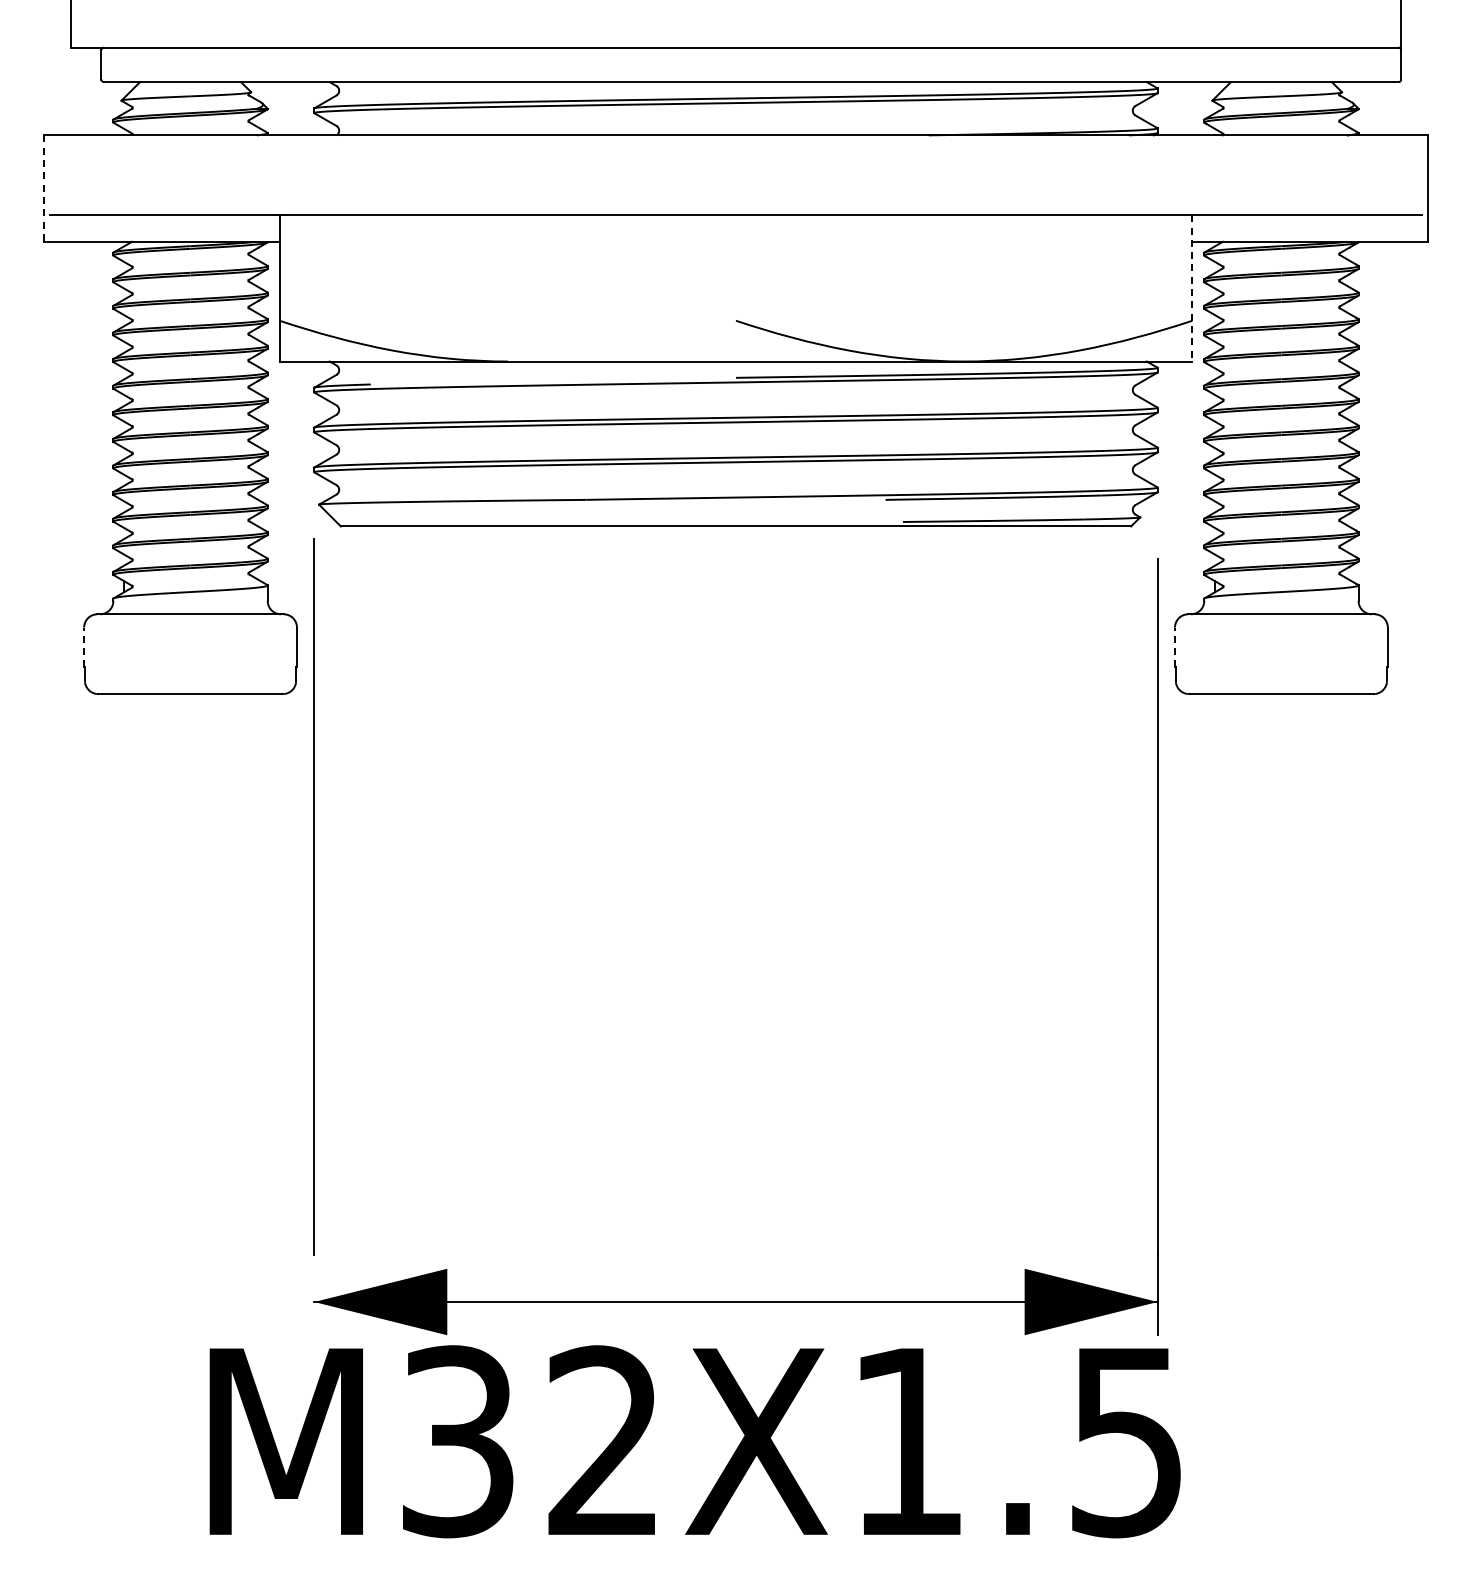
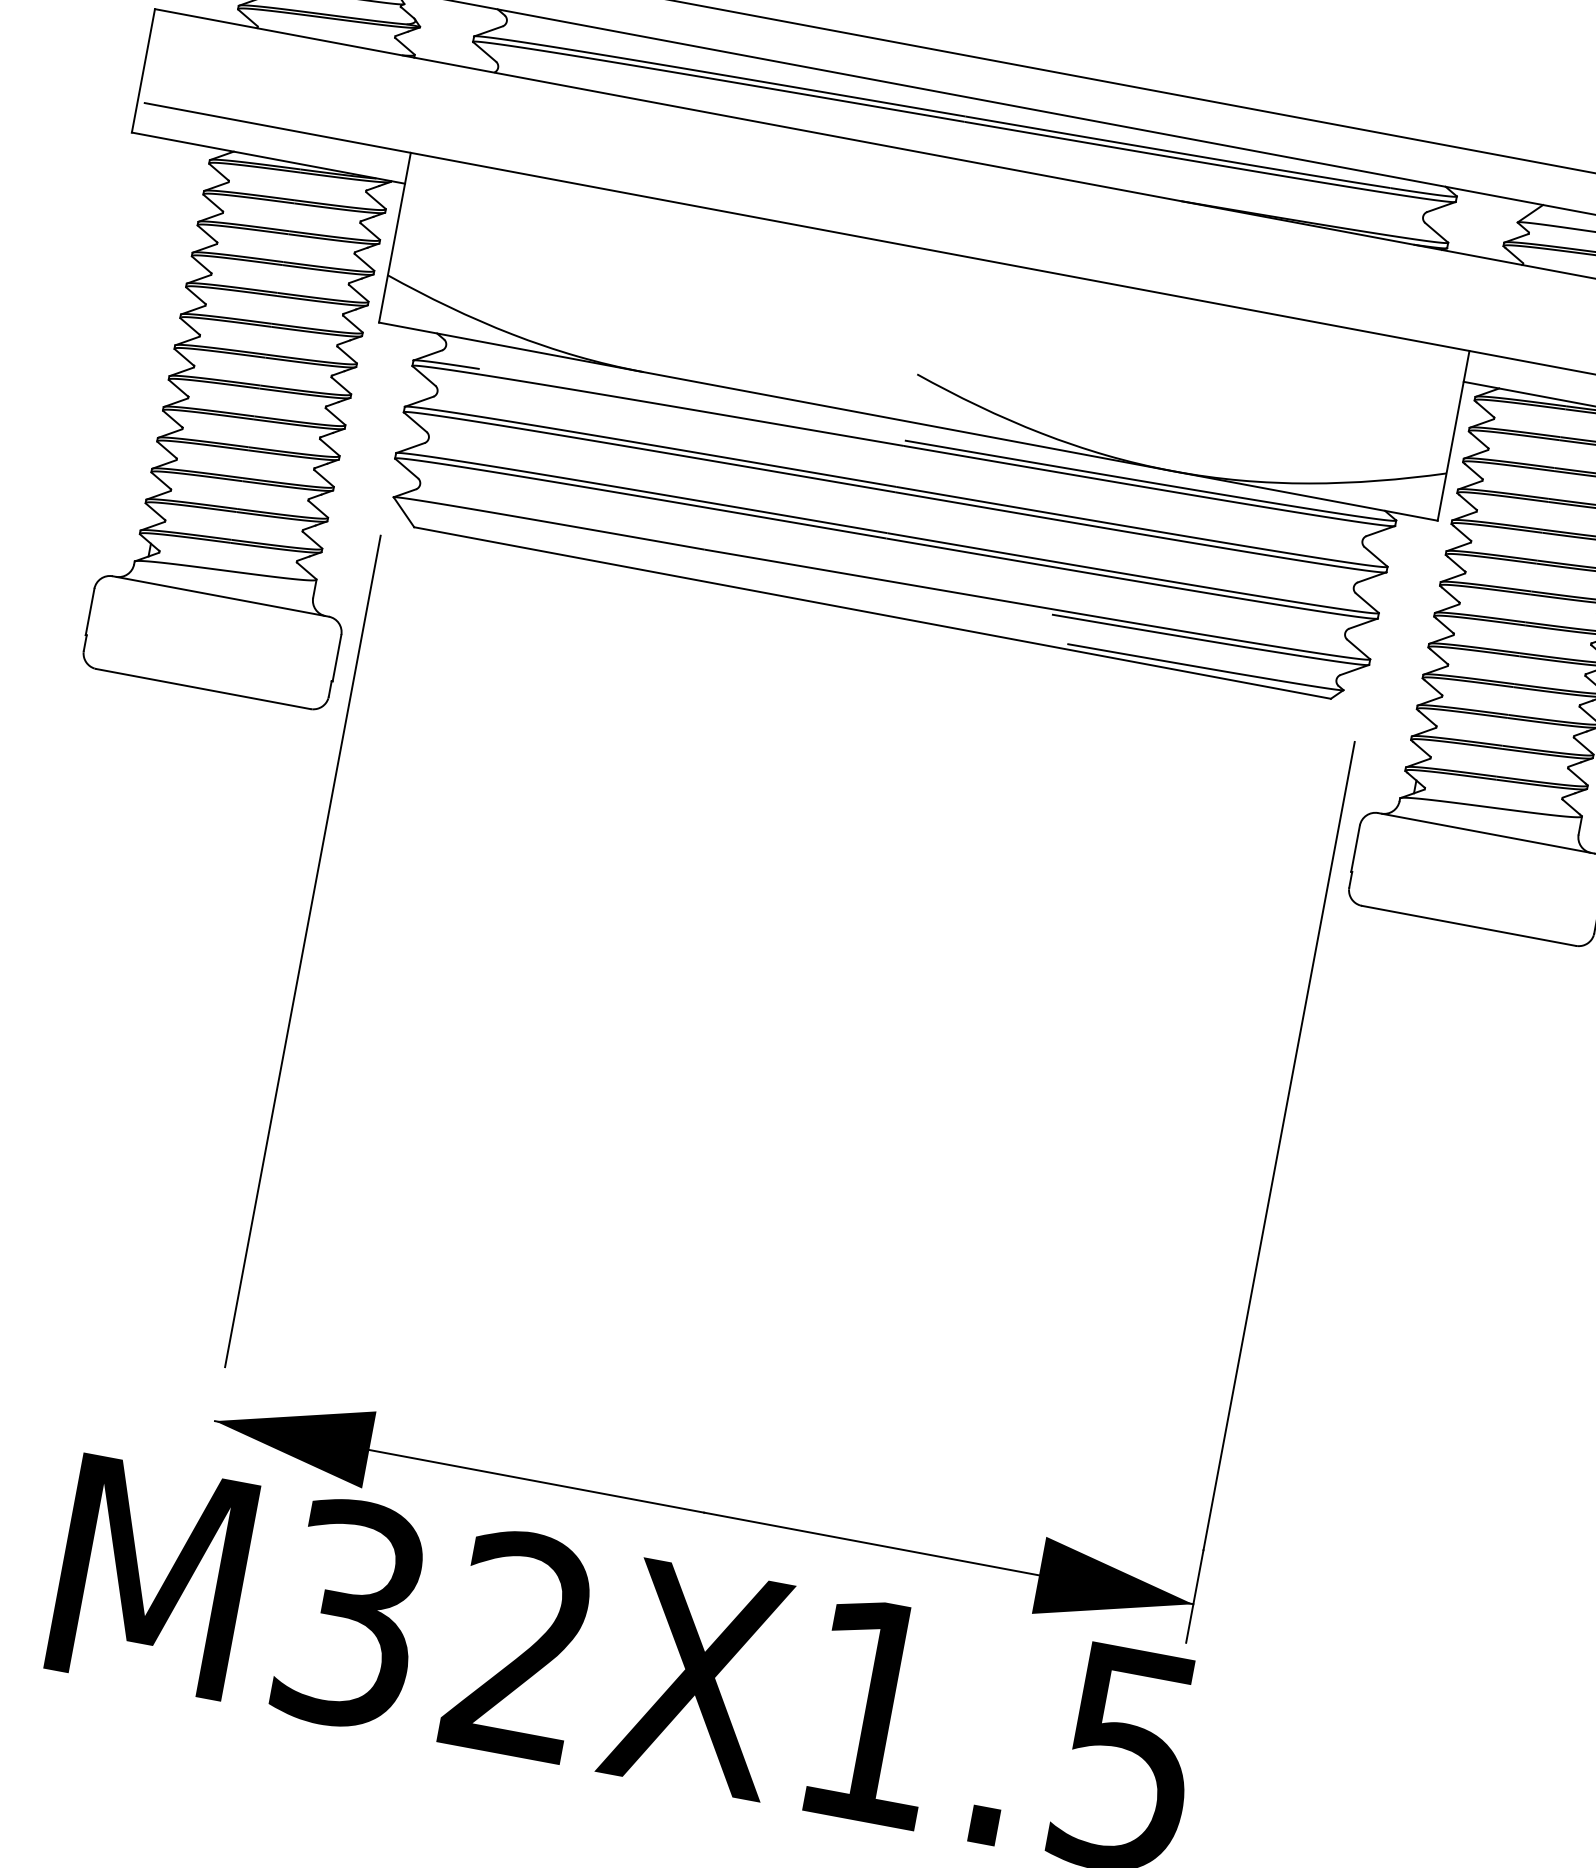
line: (44, 189) -> (143, 71), dashed -> solid
line: (1192, 288) -> (1453, 436), dashed -> solid
line: (84, 647) -> (90, 611), dashed -> solid
line: (1174, 647) -> (1354, 848), dashed -> solid

